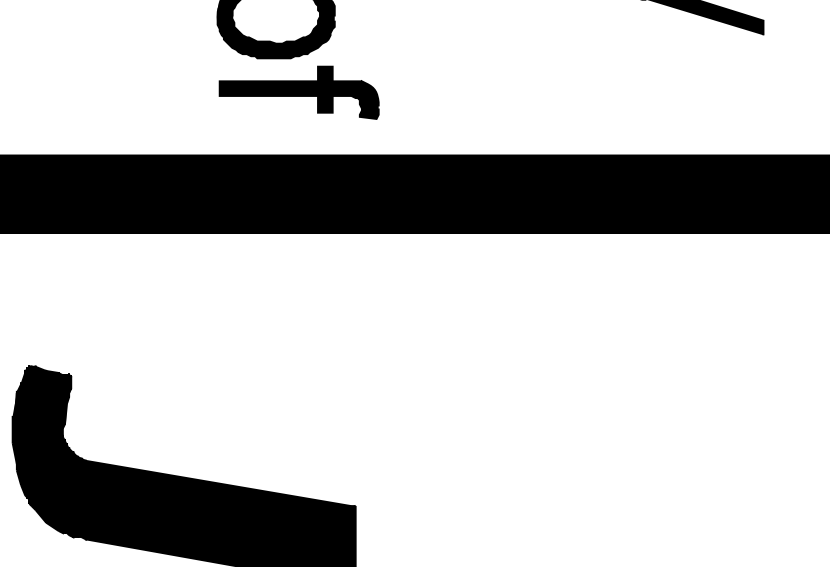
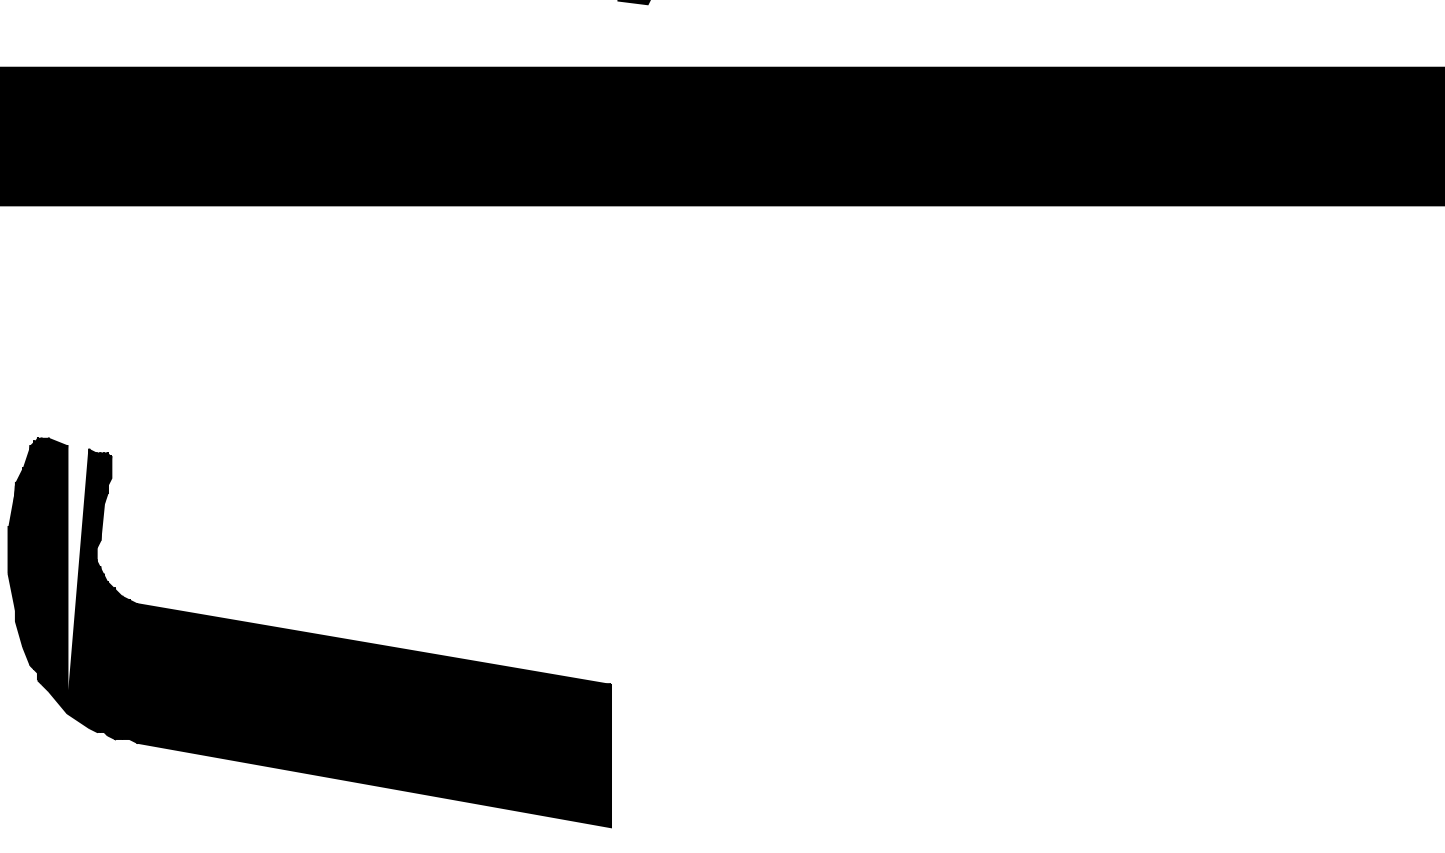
fill: (52, 445) -> (78, 577), removed

